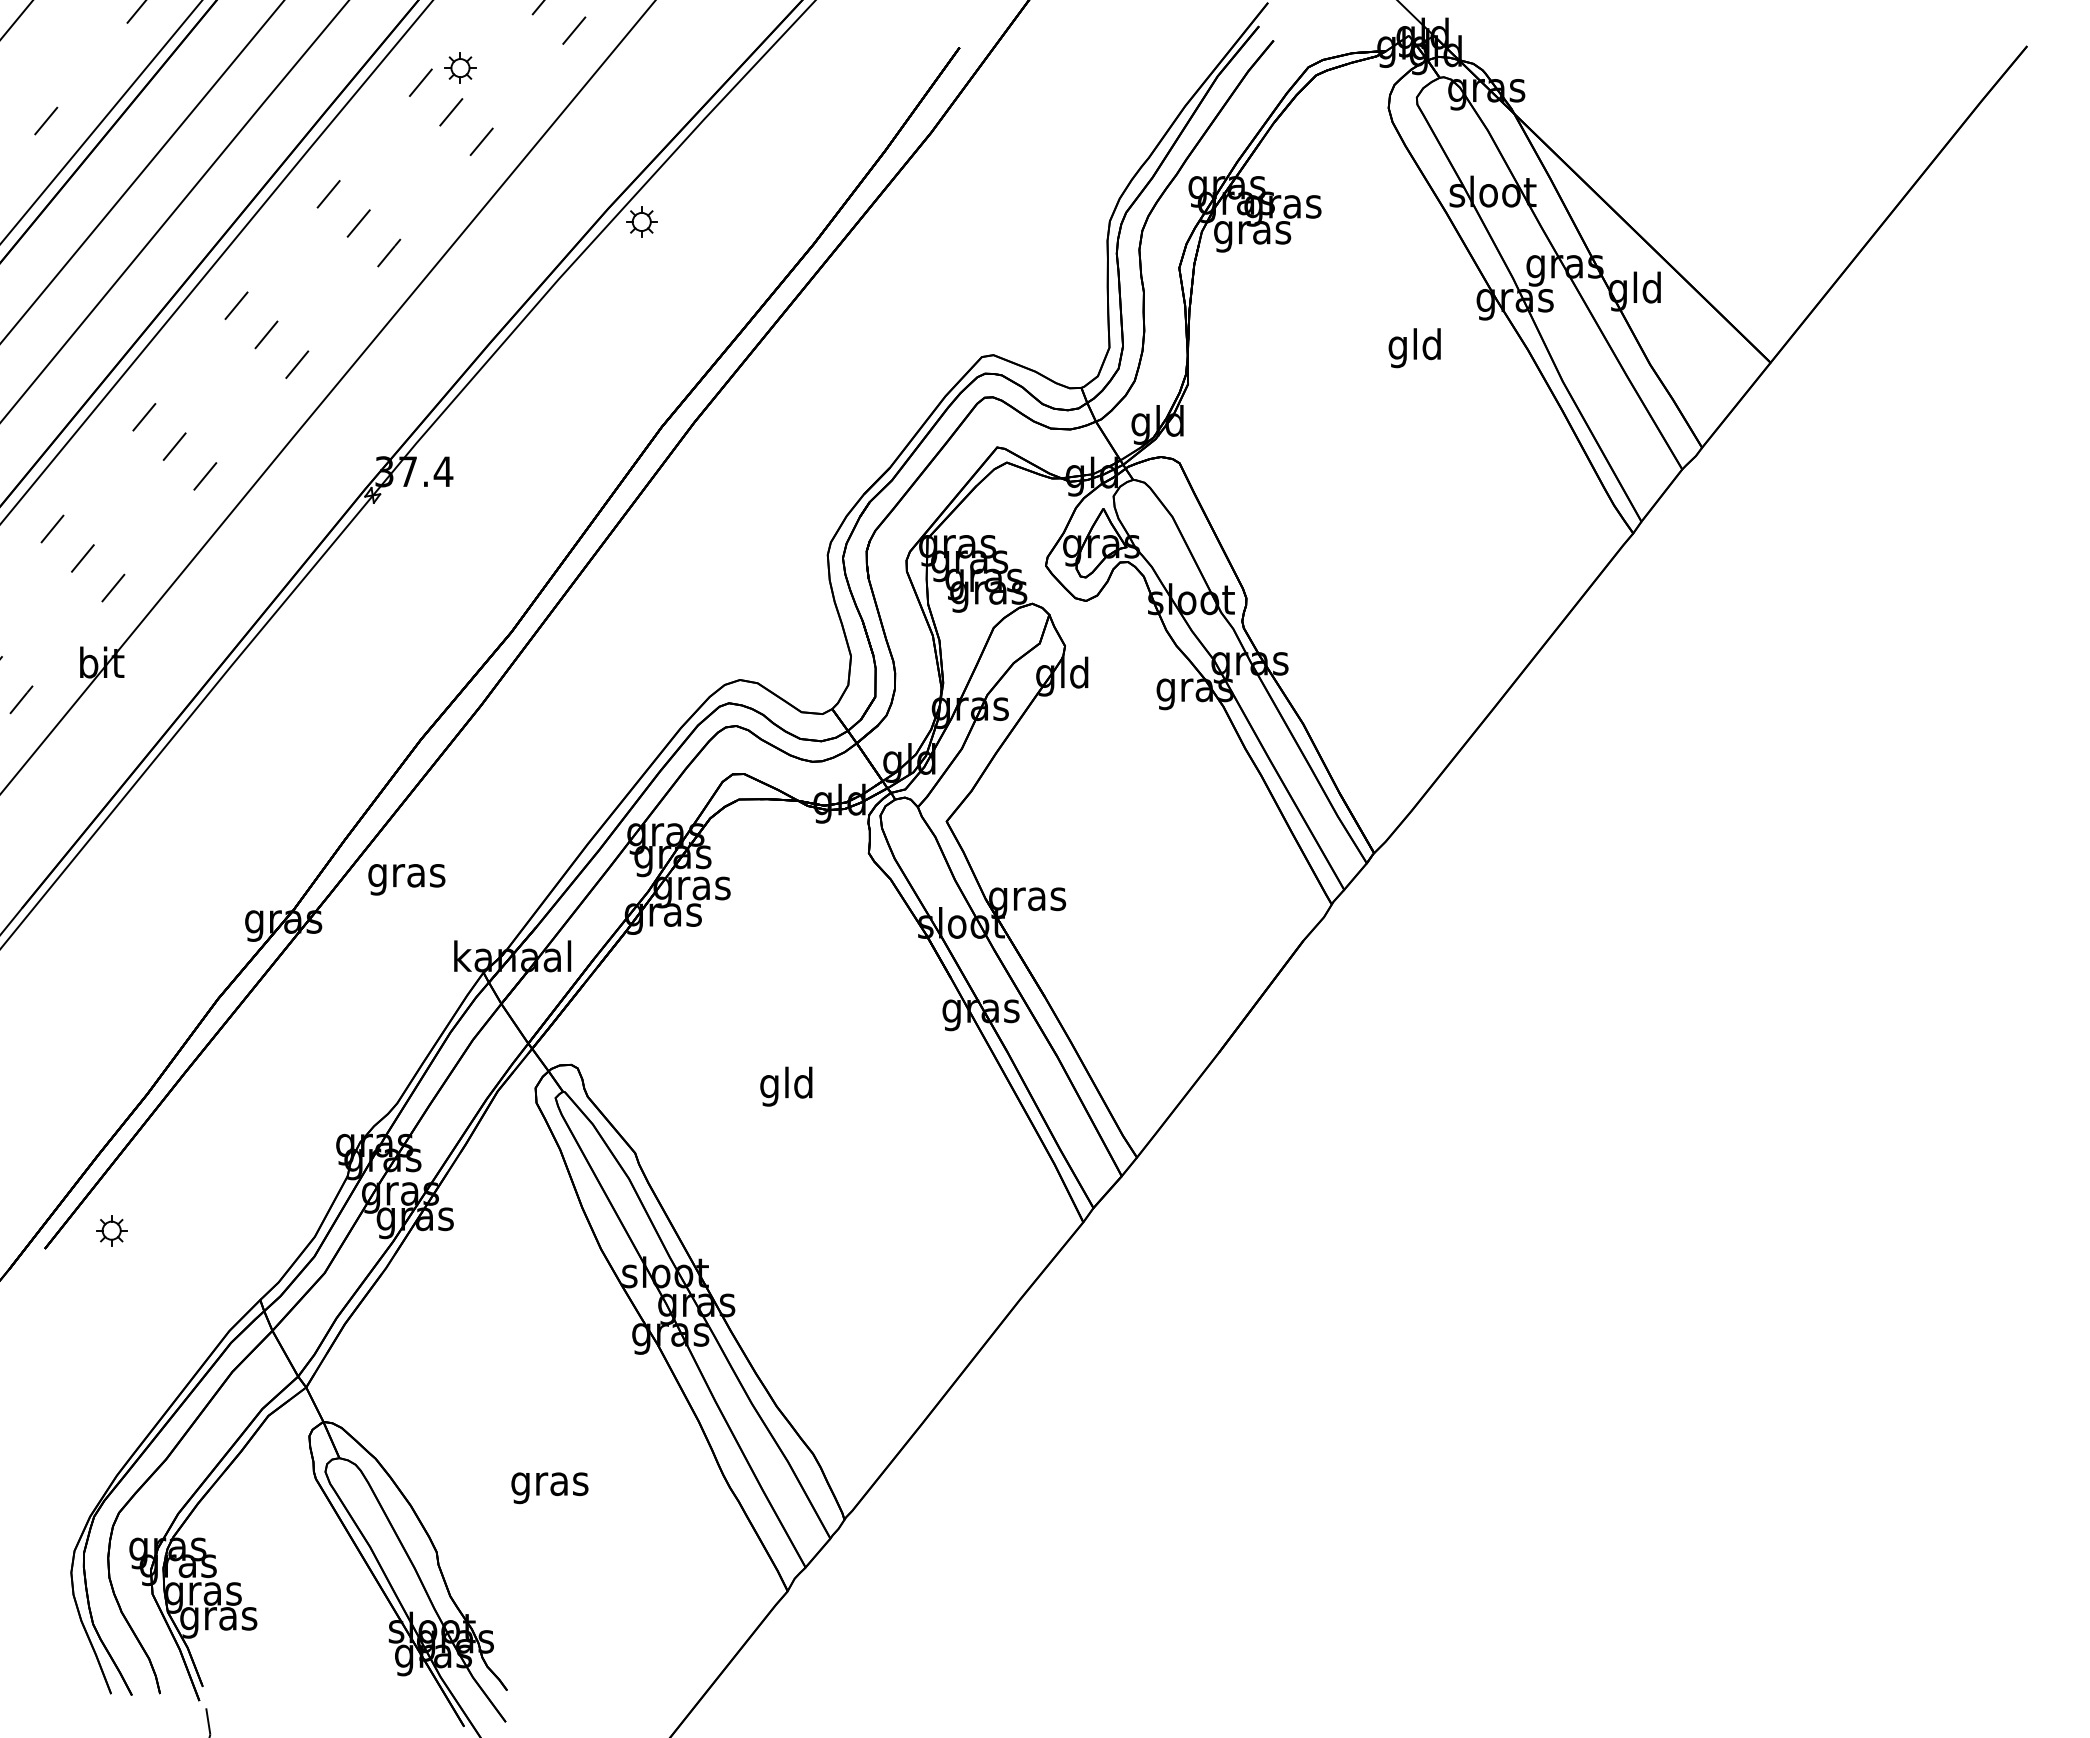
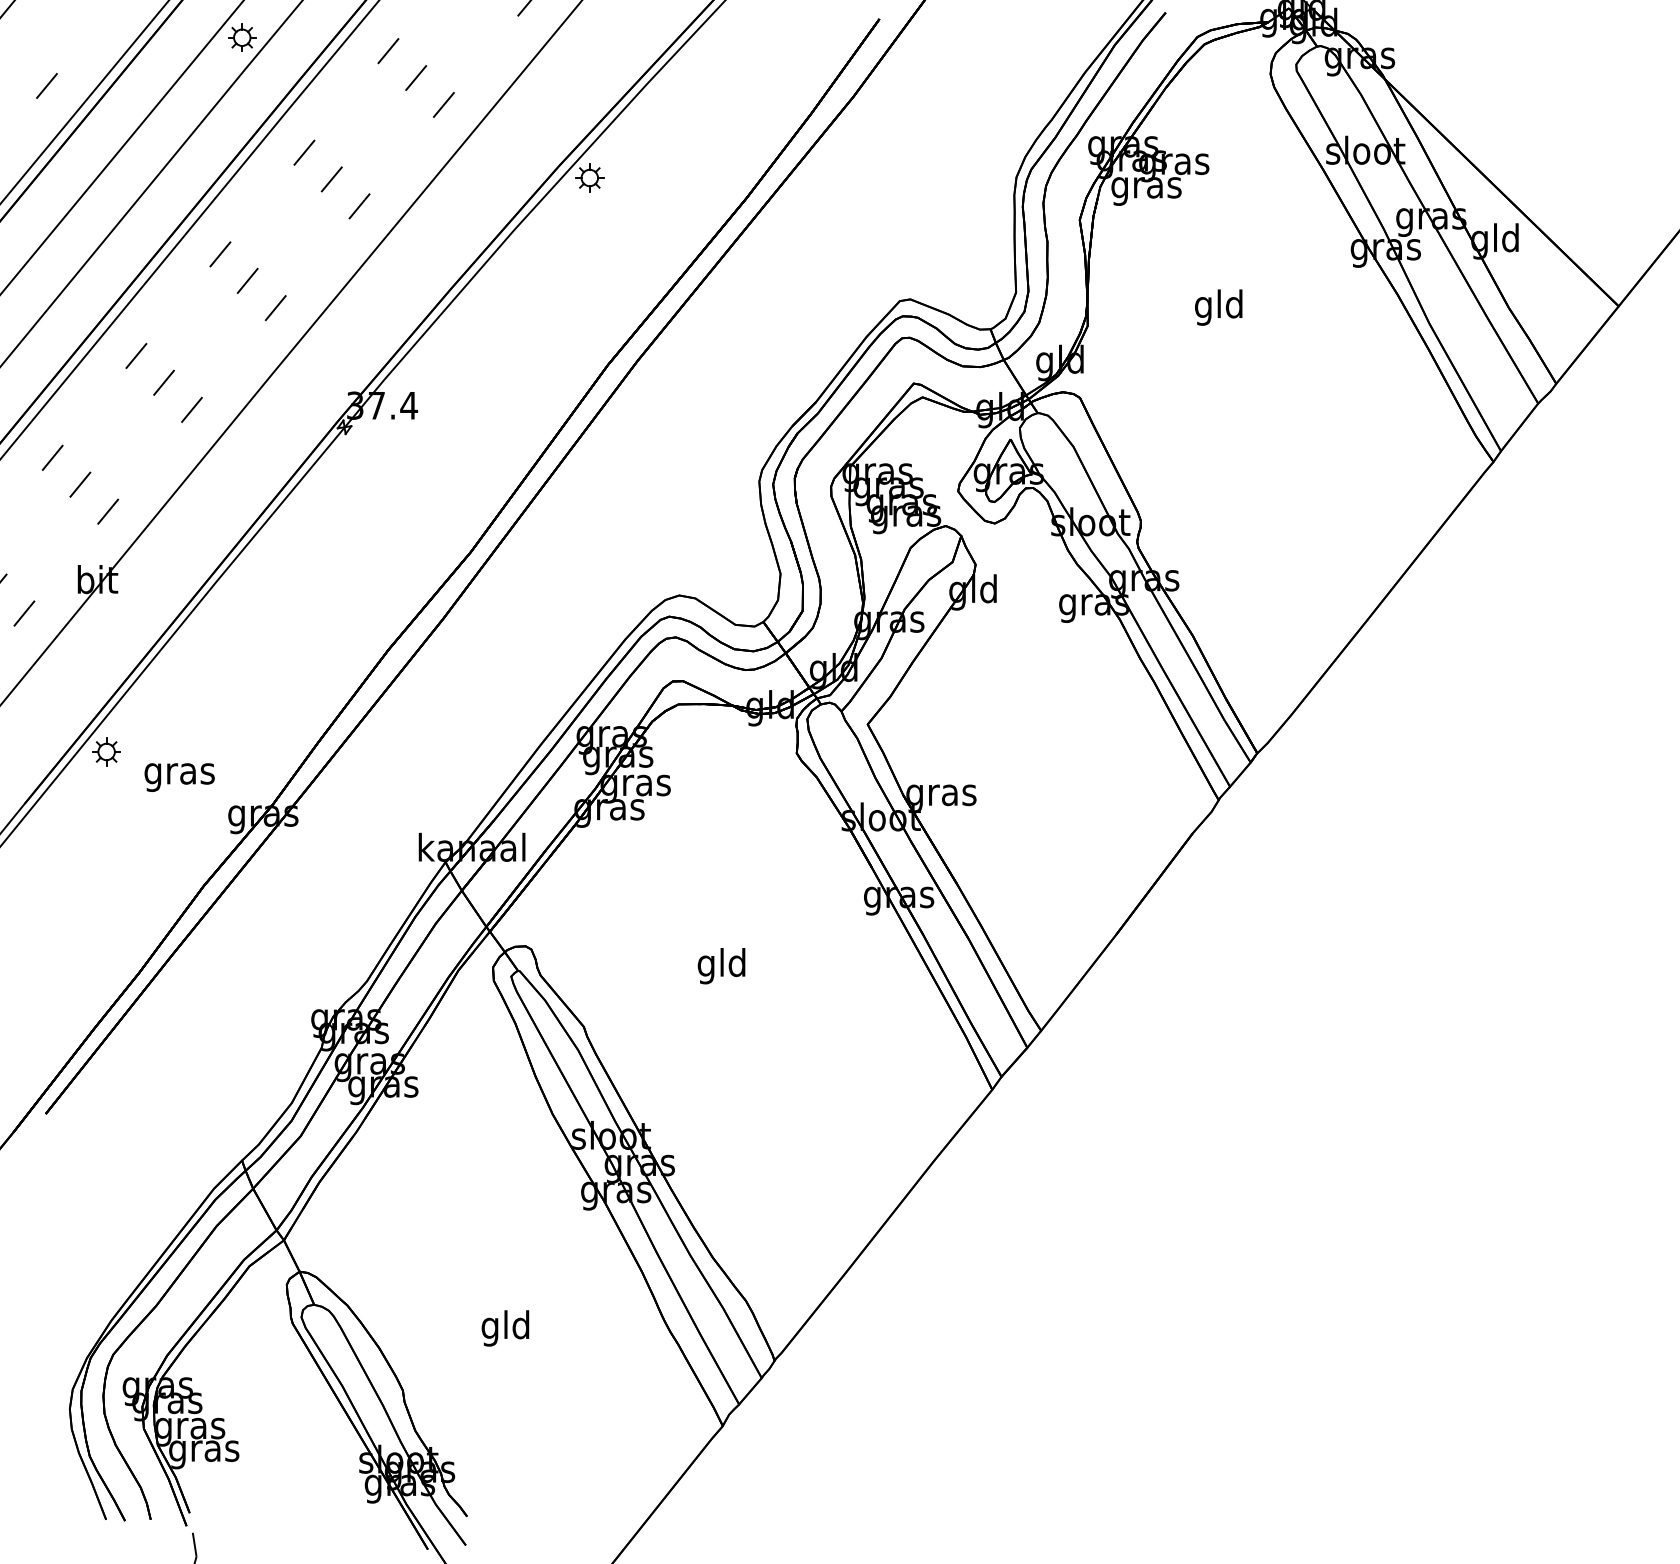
part: (460, 67) -> (242, 37), moved
text: (1414, 348) -> (1218, 307), moved
text: (406, 879) -> (179, 777), moved
part: (111, 1230) -> (106, 751), moved
text: (549, 1484) -> (505, 1328), gras -> gld

